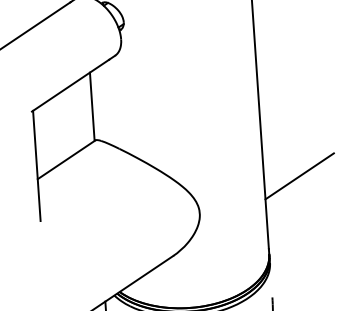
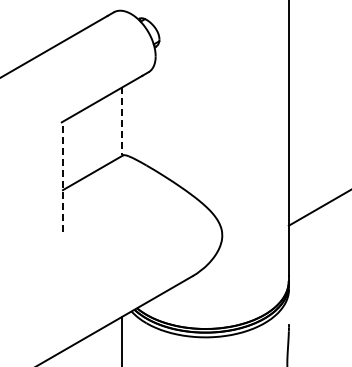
line: (92, 106) -> (122, 121), solid -> dashed
line: (36, 165) -> (62, 176), solid -> dashed

